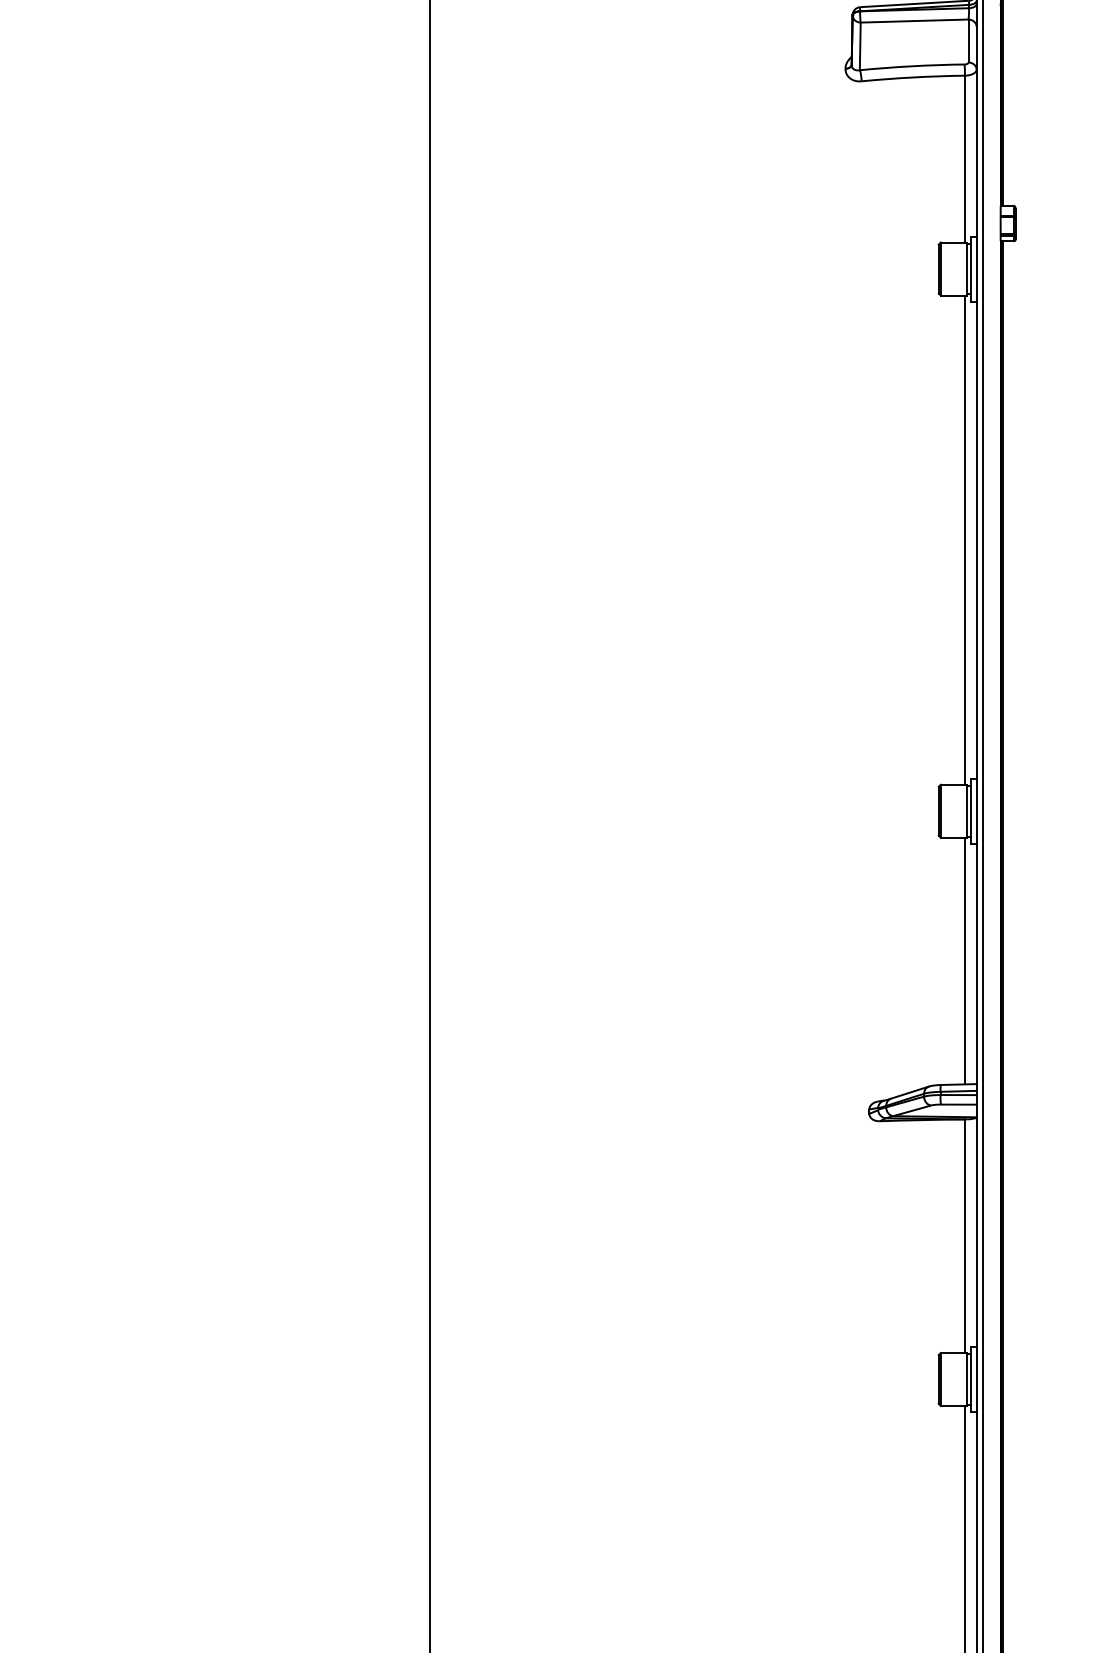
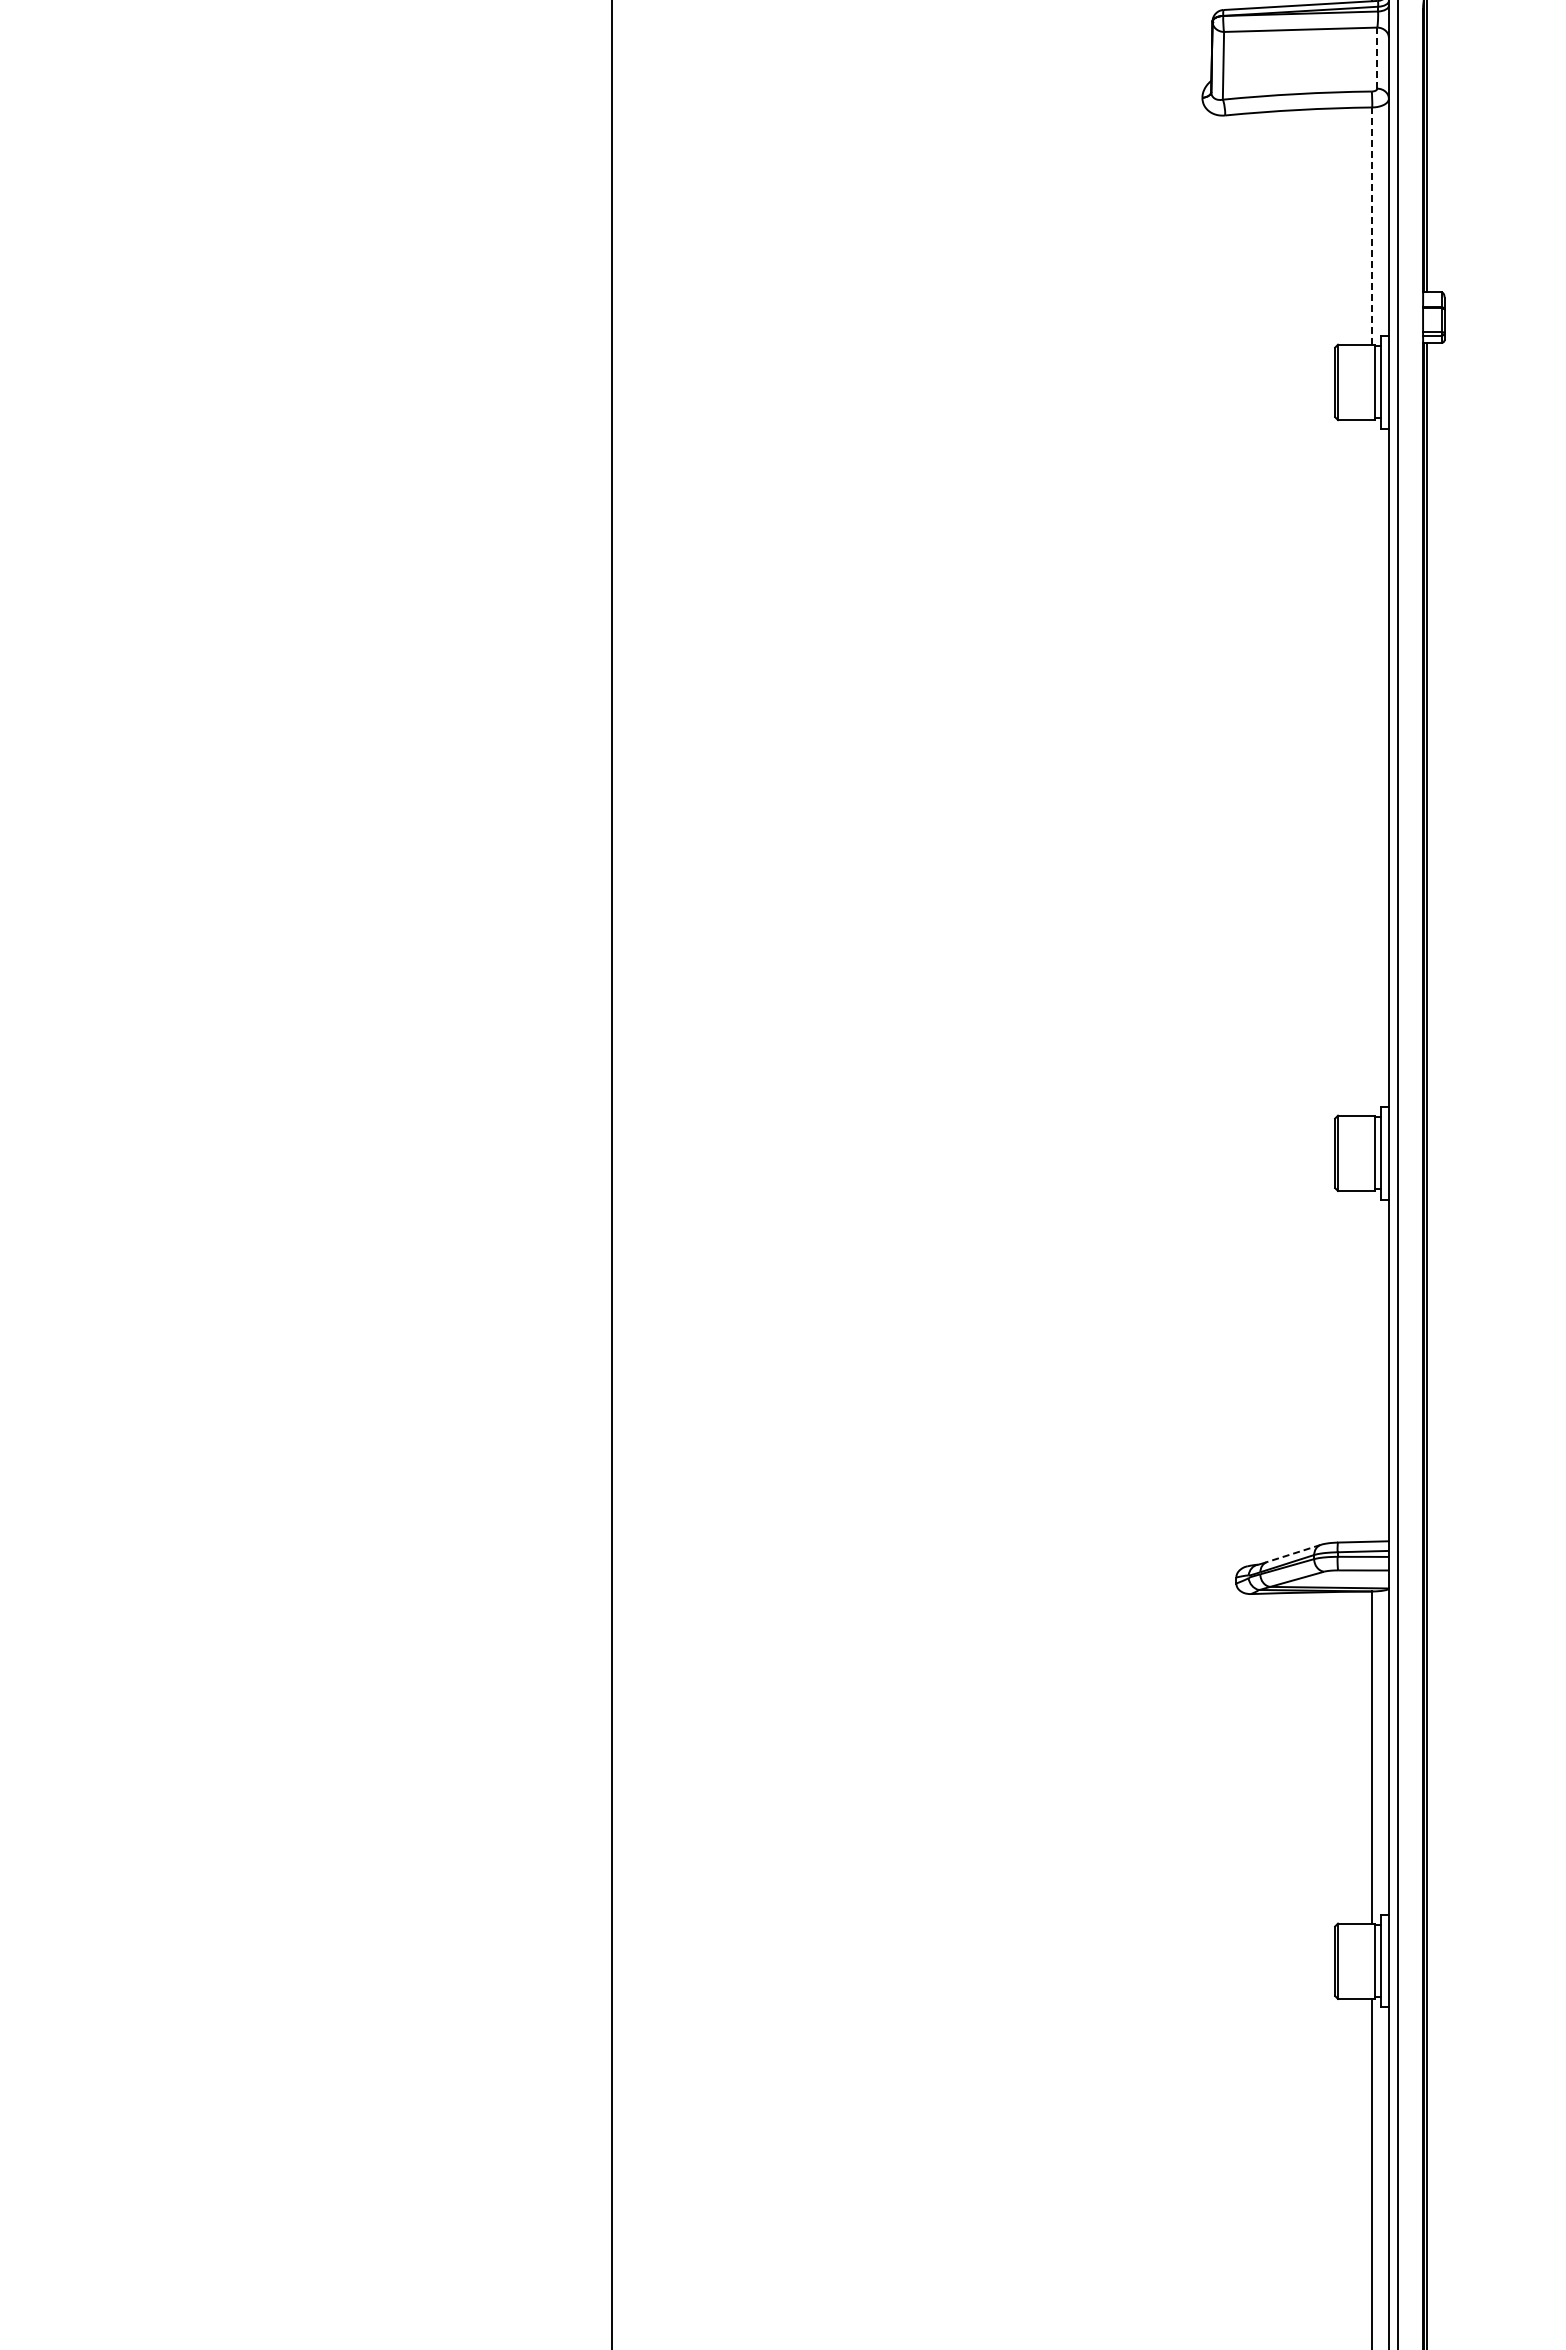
line: (968, 41) -> (1377, 58), solid -> dashed
line: (965, 159) -> (1372, 226), solid -> dashed
line: (965, 539) -> (1372, 767), removed
line: (965, 961) -> (1372, 1366), removed
line: (909, 1092) -> (1293, 1553), solid -> dashed

